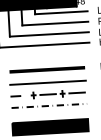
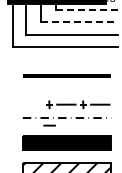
line: (61, 12) -> (87, 10), solid -> dashed
line: (55, 23) -> (79, 22), solid -> dashed
line: (47, 82) -> (66, 90), removed
line: (15, 96) -> (49, 125), moved

